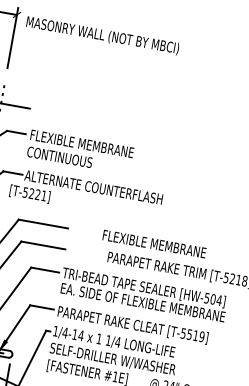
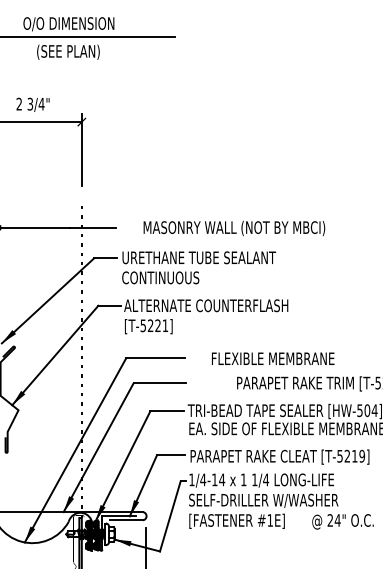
text: (102, 35) -> (234, 228), moved
text: (95, 146) -> (199, 257), FLEXIBLE MEMBRANE -> URETHANE TUBE SEALANT
text: (29, 193) -> (148, 326), moved
text: (154, 243) -> (273, 358), moved
text: (189, 334) -> (347, 455), [T-5519] -> [T-5219]

